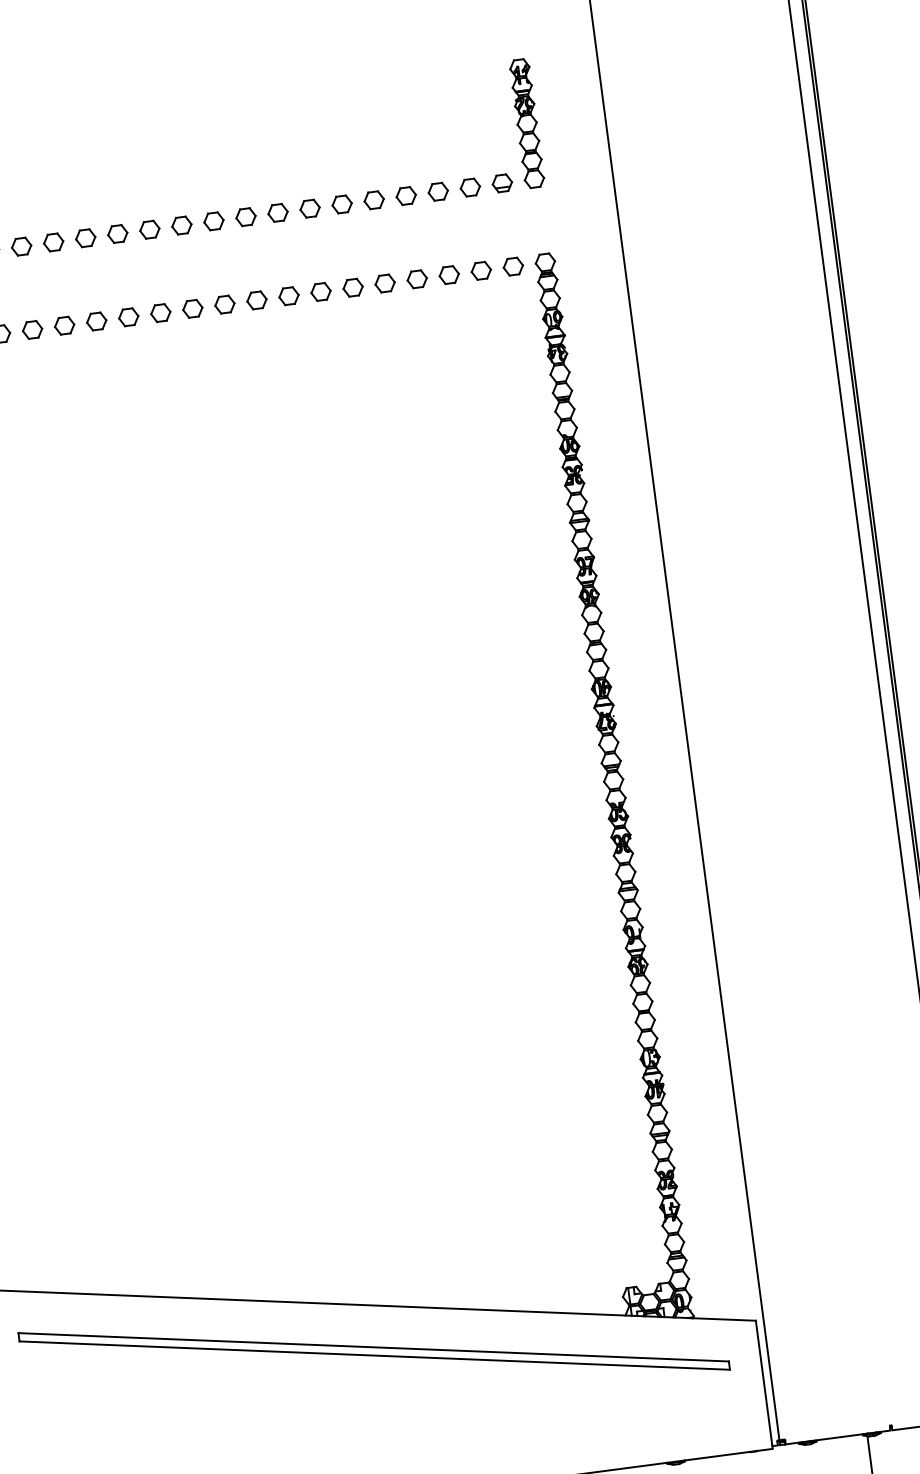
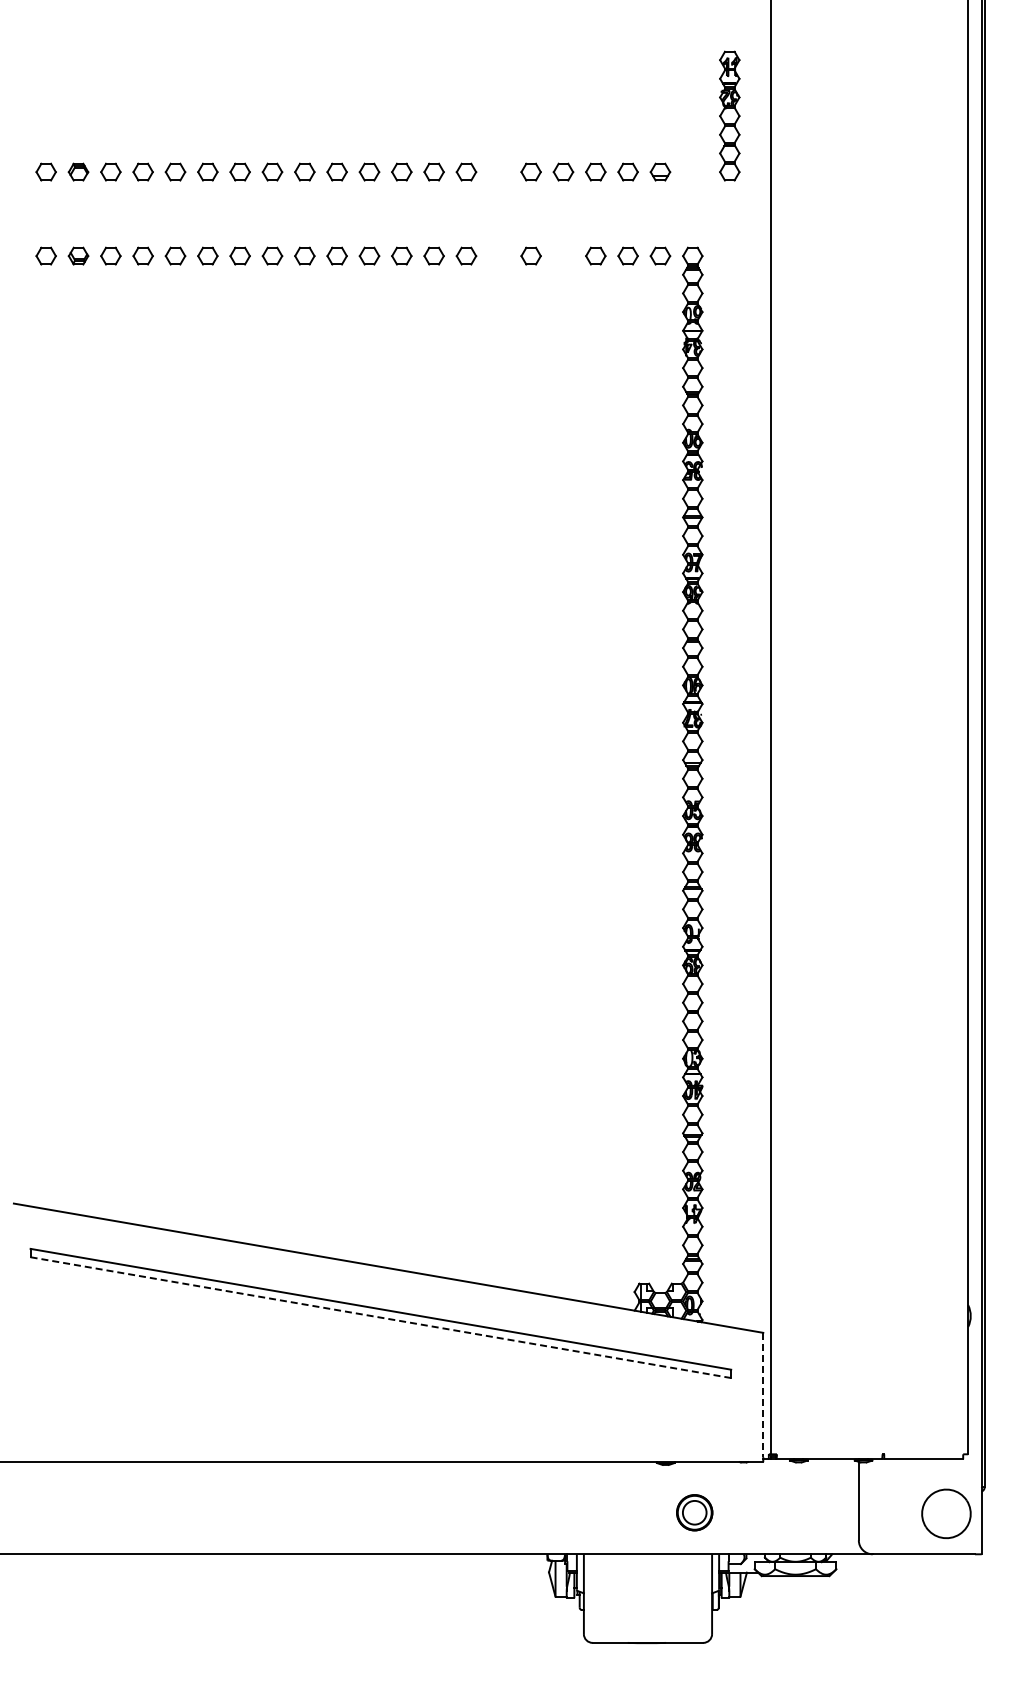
part: (526, 123) -> (729, 115), moved
part: (341, 203) -> (498, 171), removed
part: (417, 278) -> (563, 255), removed
part: (352, 287) -> (498, 255), removed
line: (375, 1355) -> (381, 1317), solid -> dashed
line: (764, 1382) -> (763, 1395), solid -> dashed

